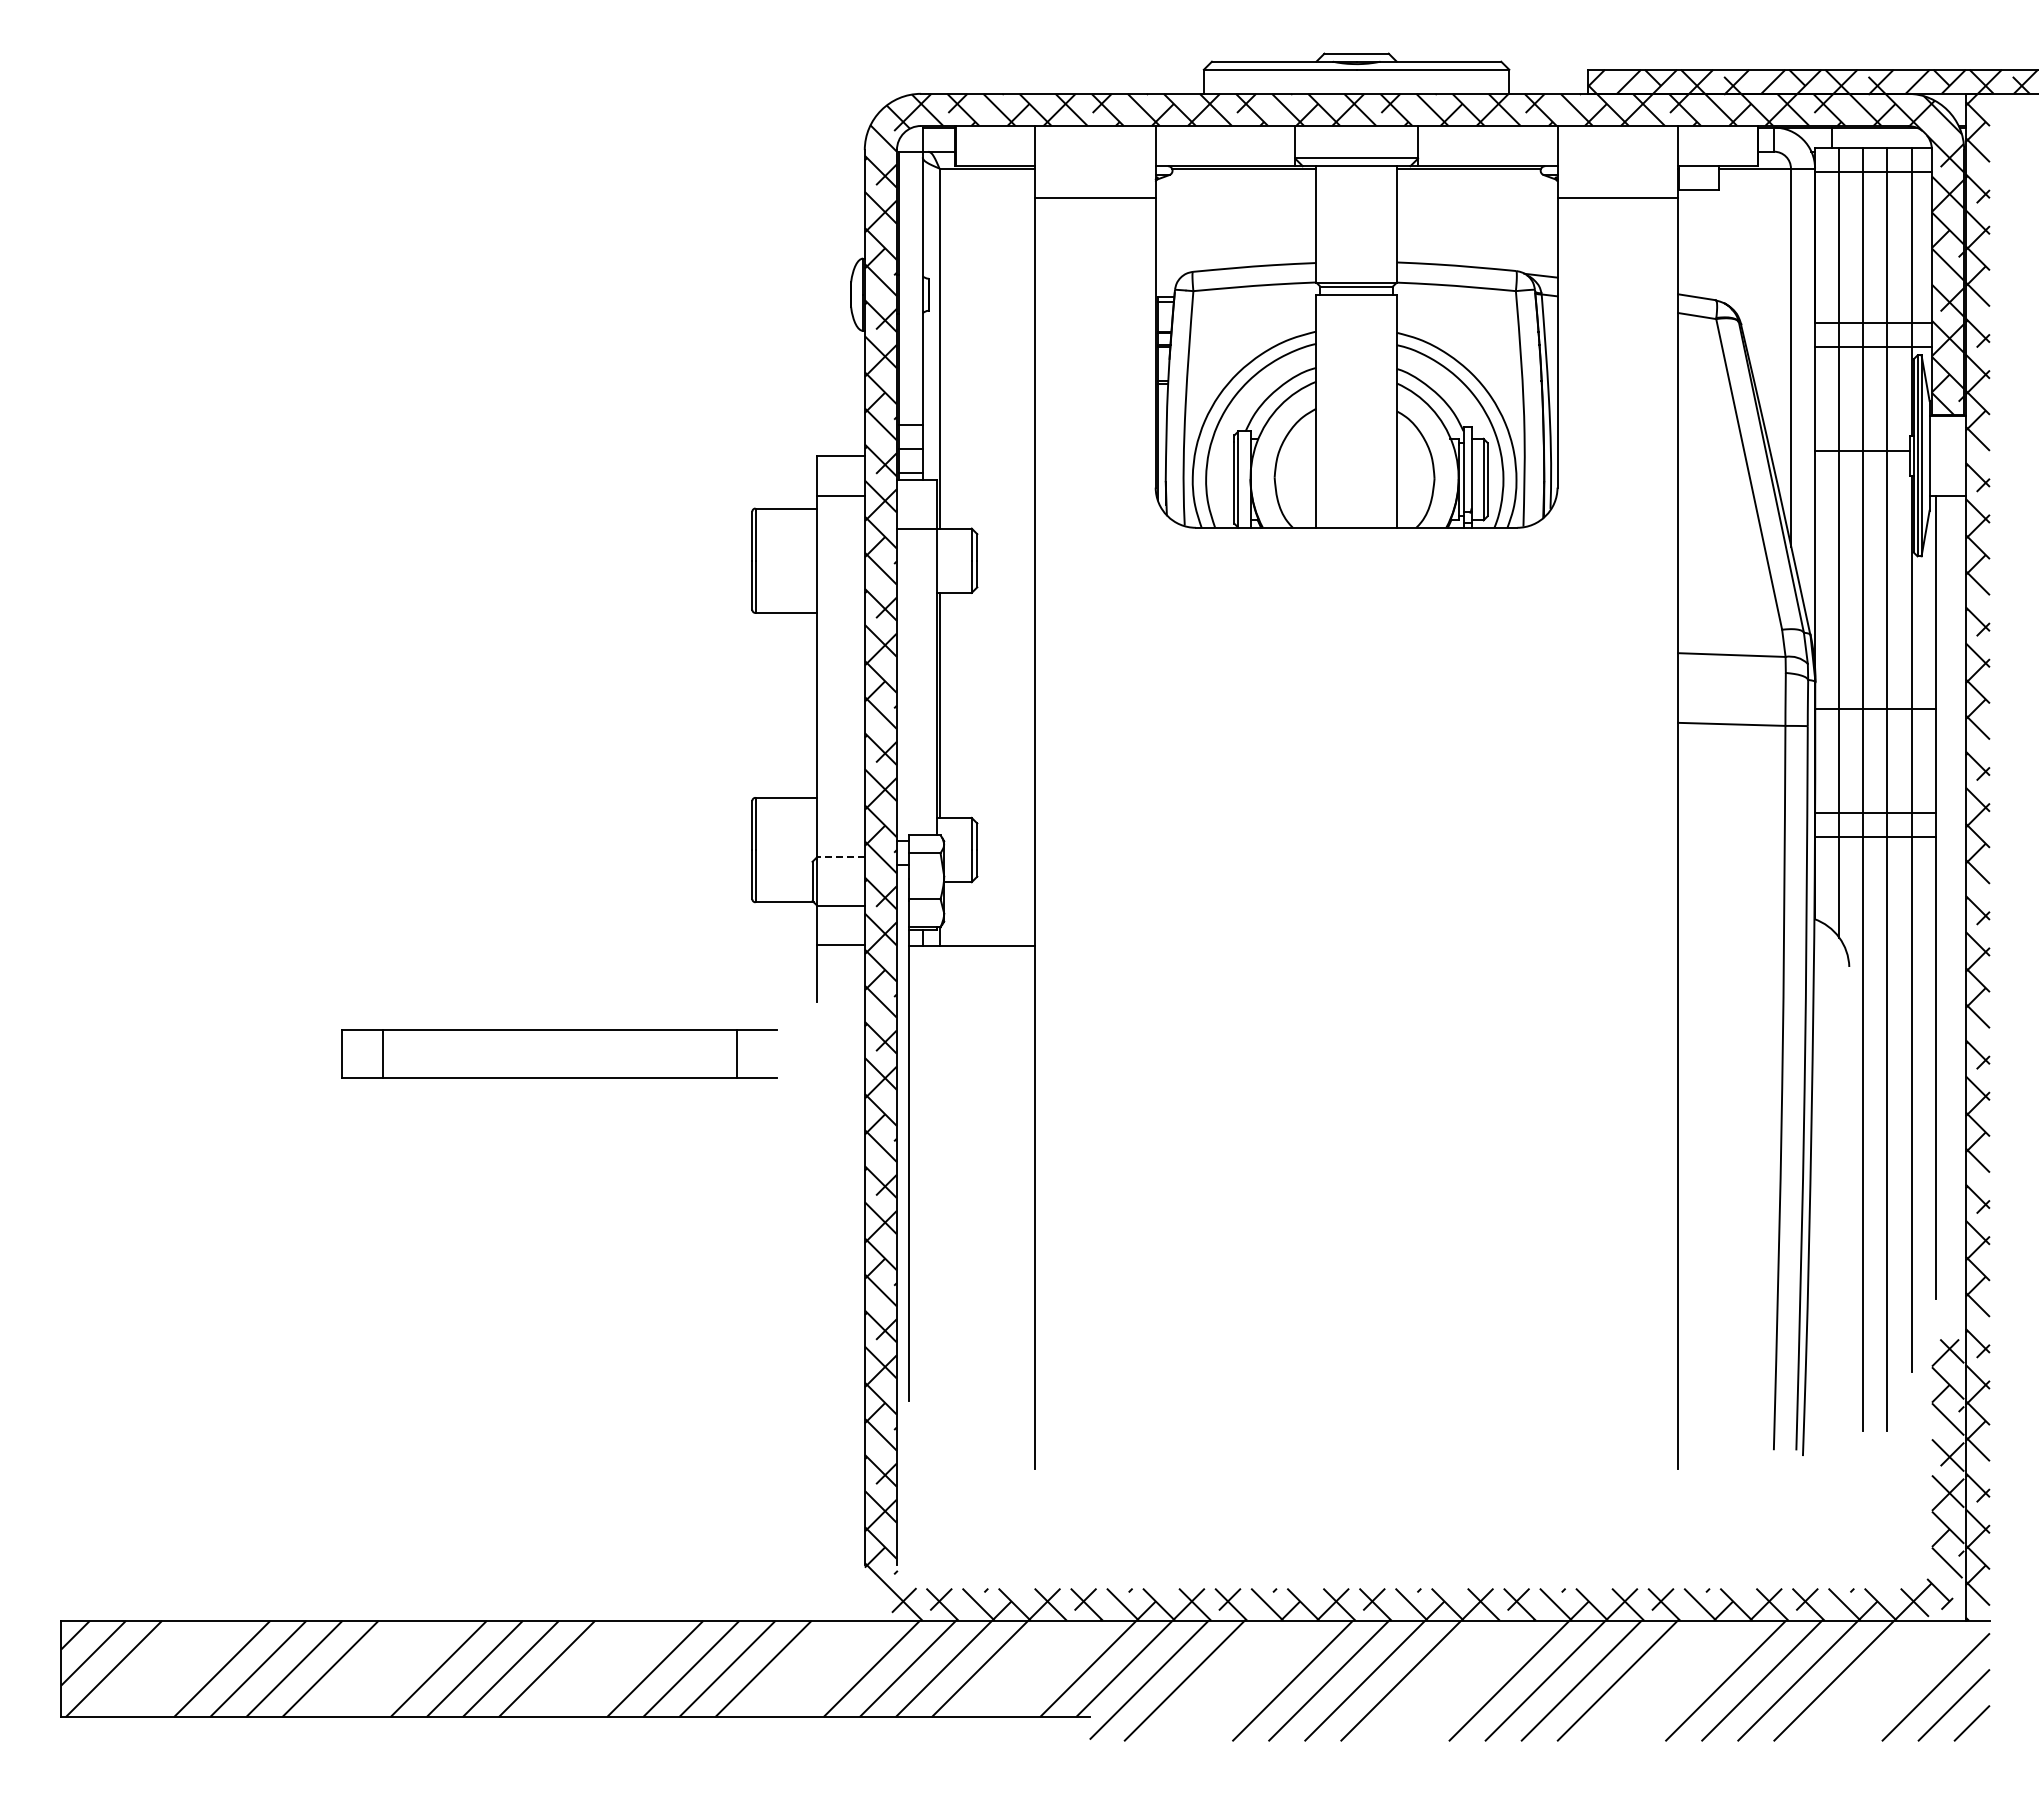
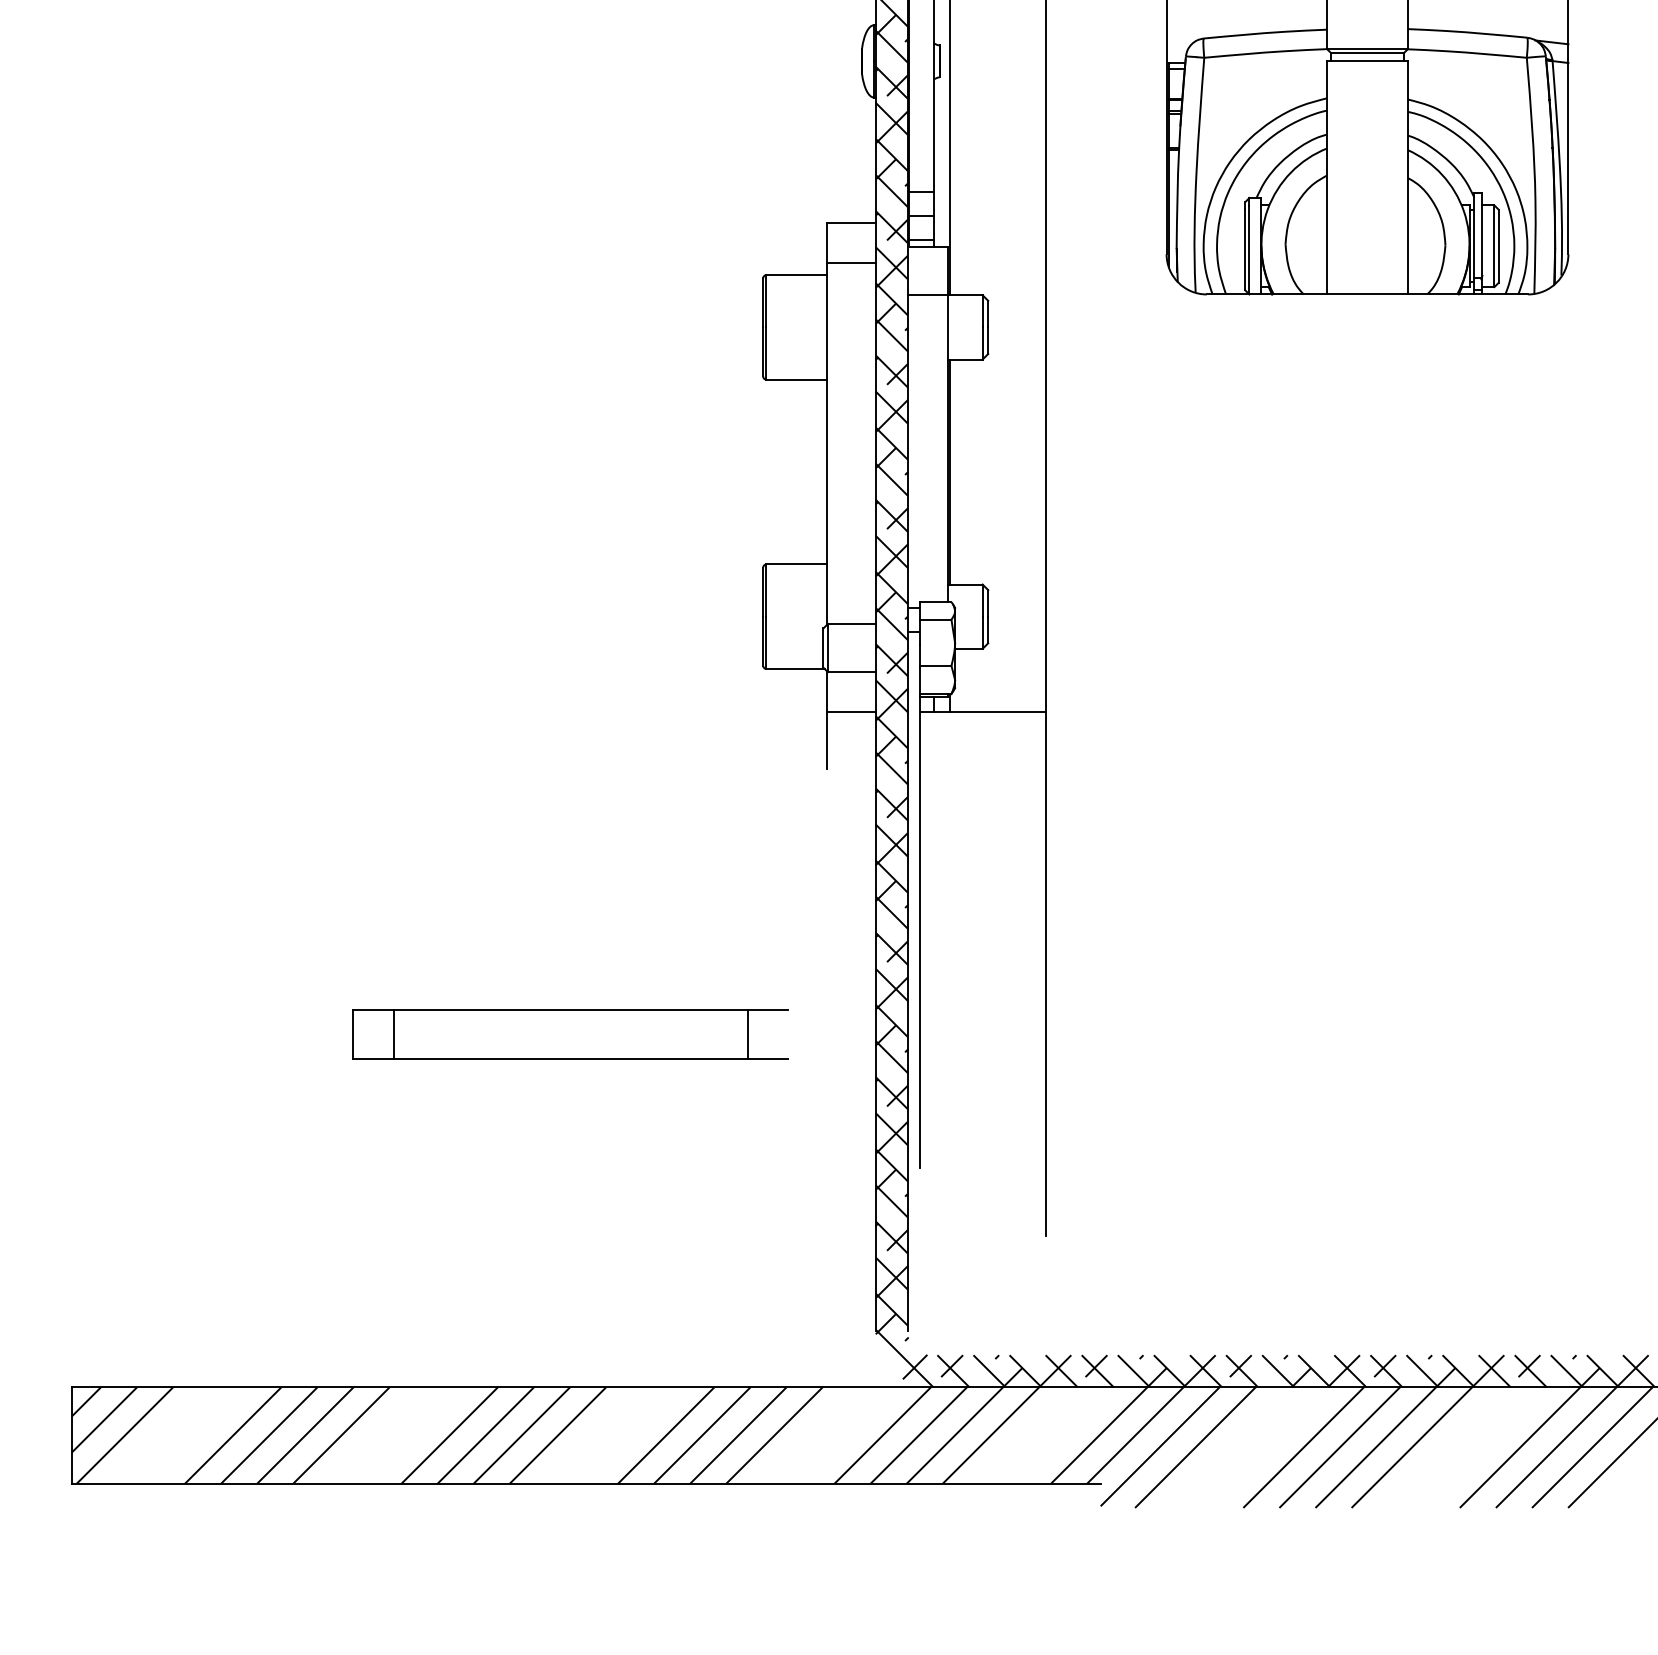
line: (840, 857) -> (851, 624), dashed -> solid
part: (559, 1053) -> (570, 1034), moved

